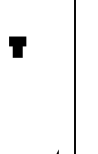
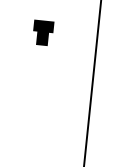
part: (17, 46) -> (42, 32), moved

